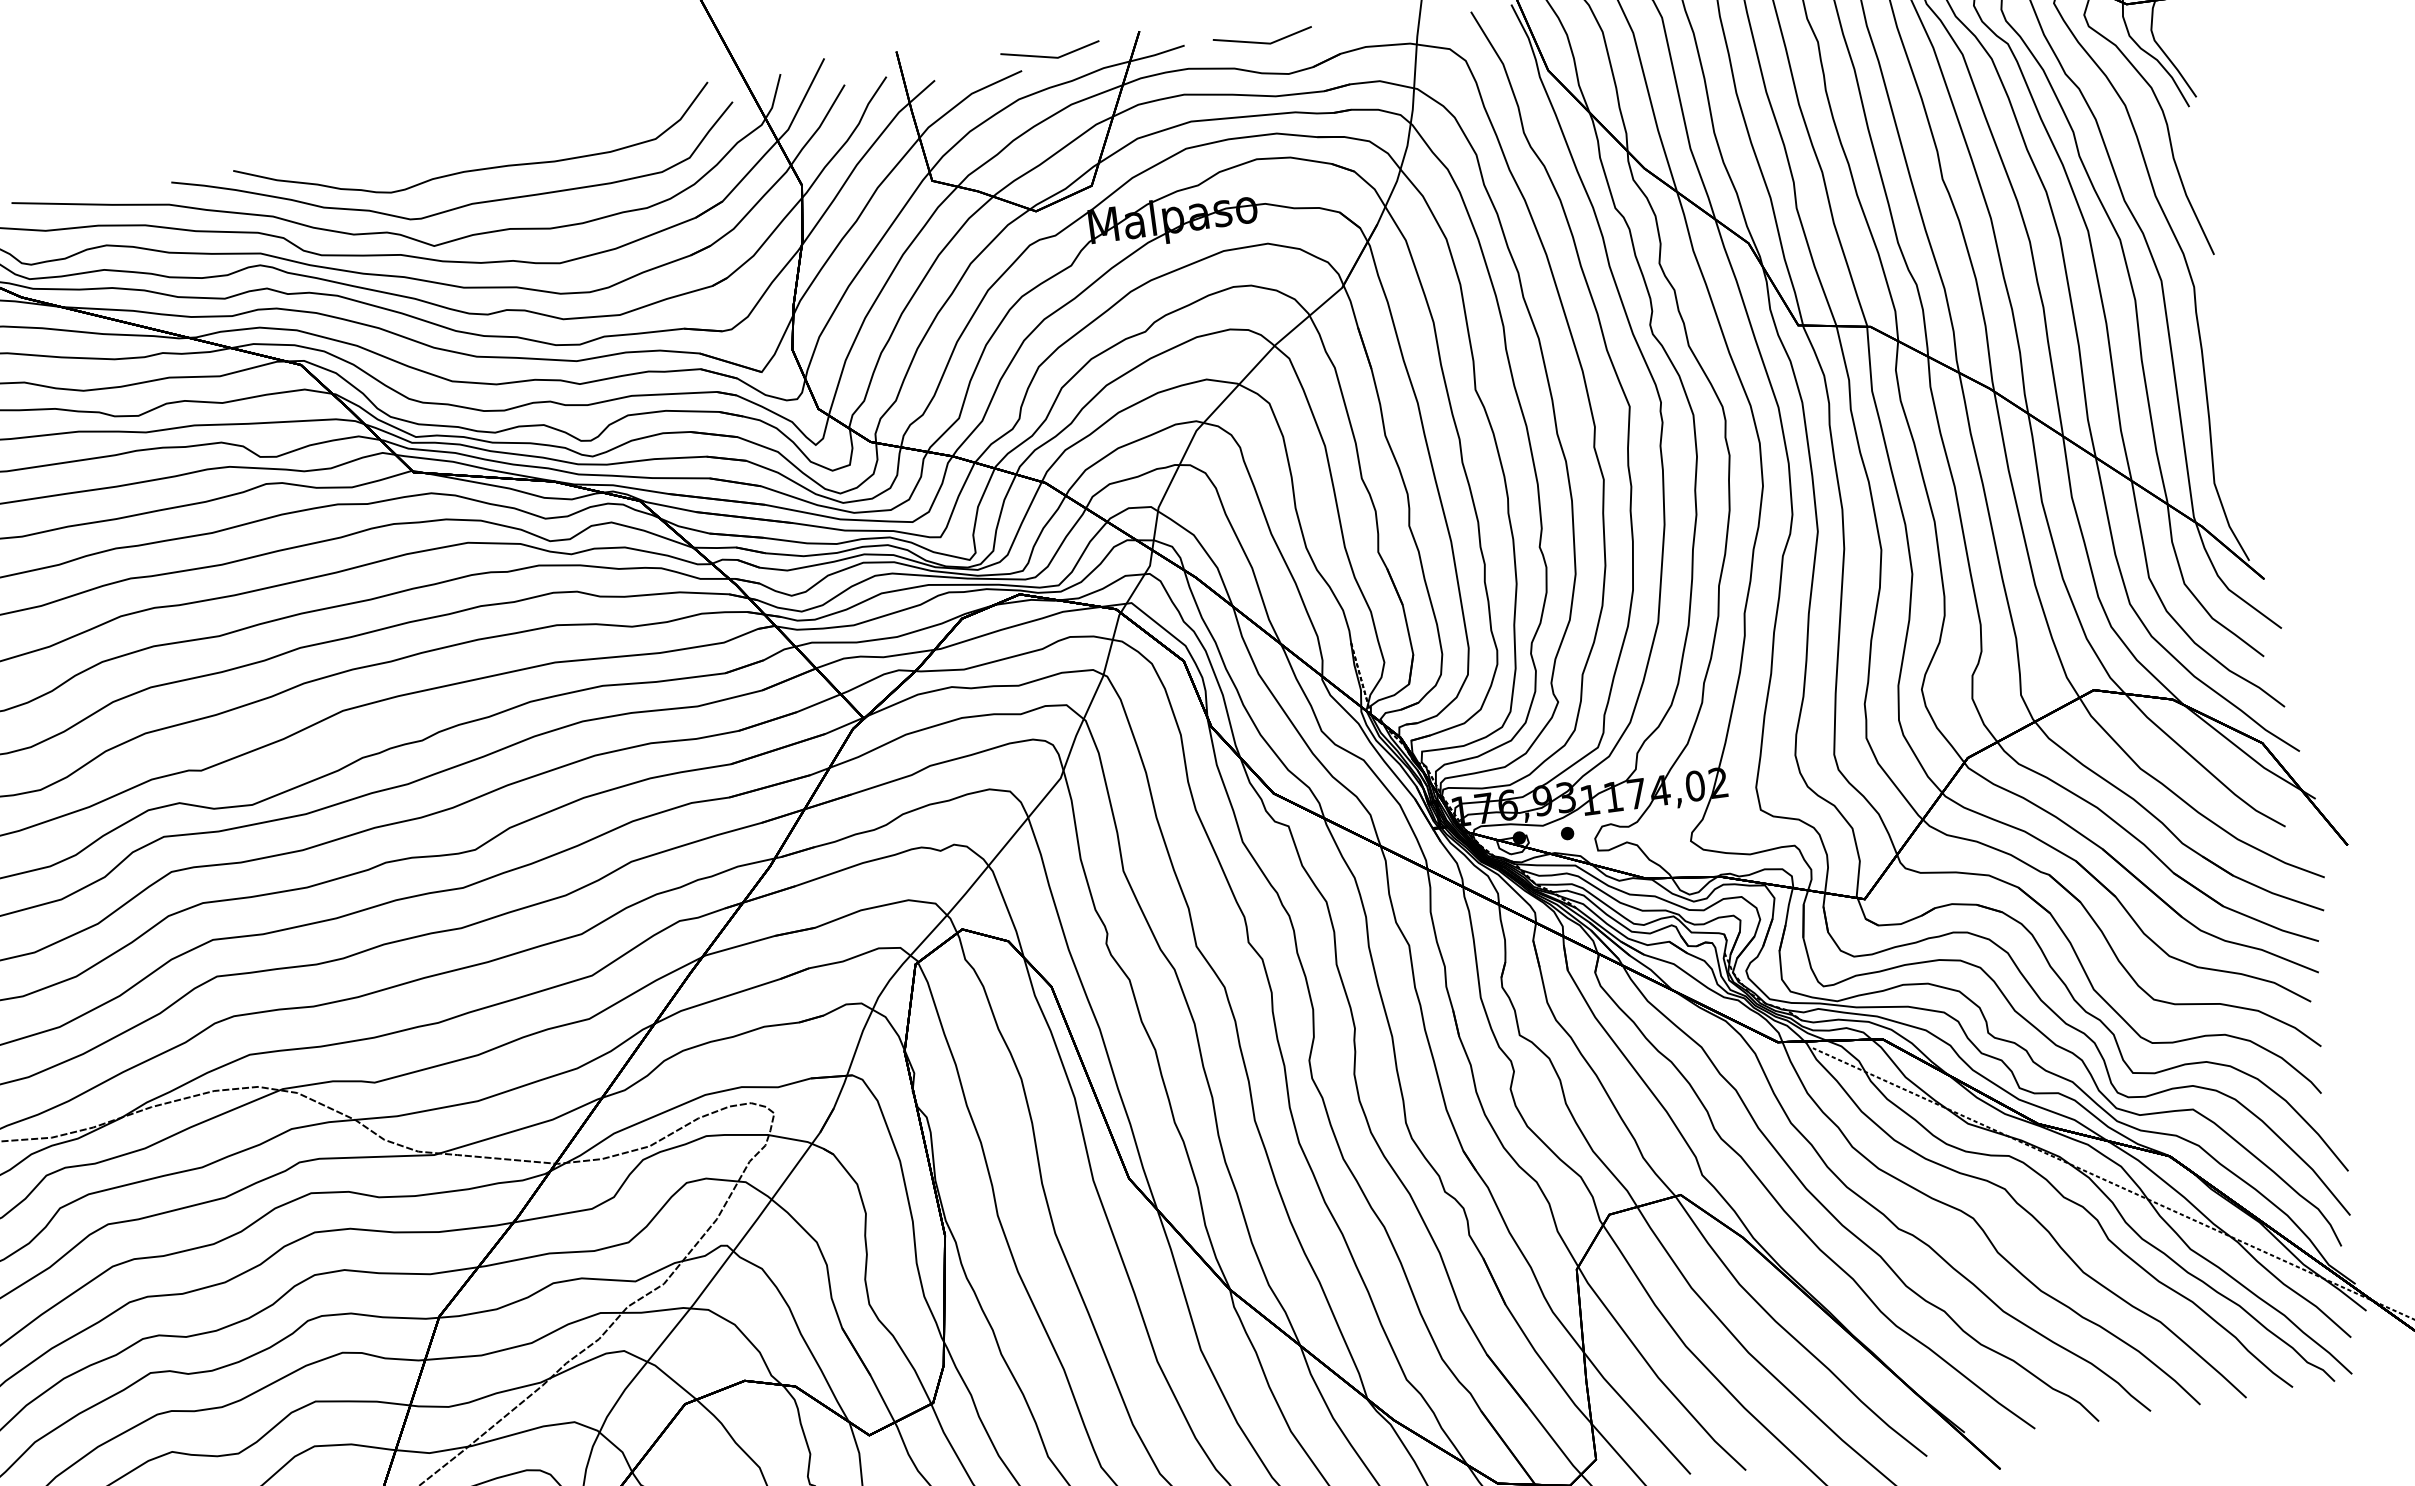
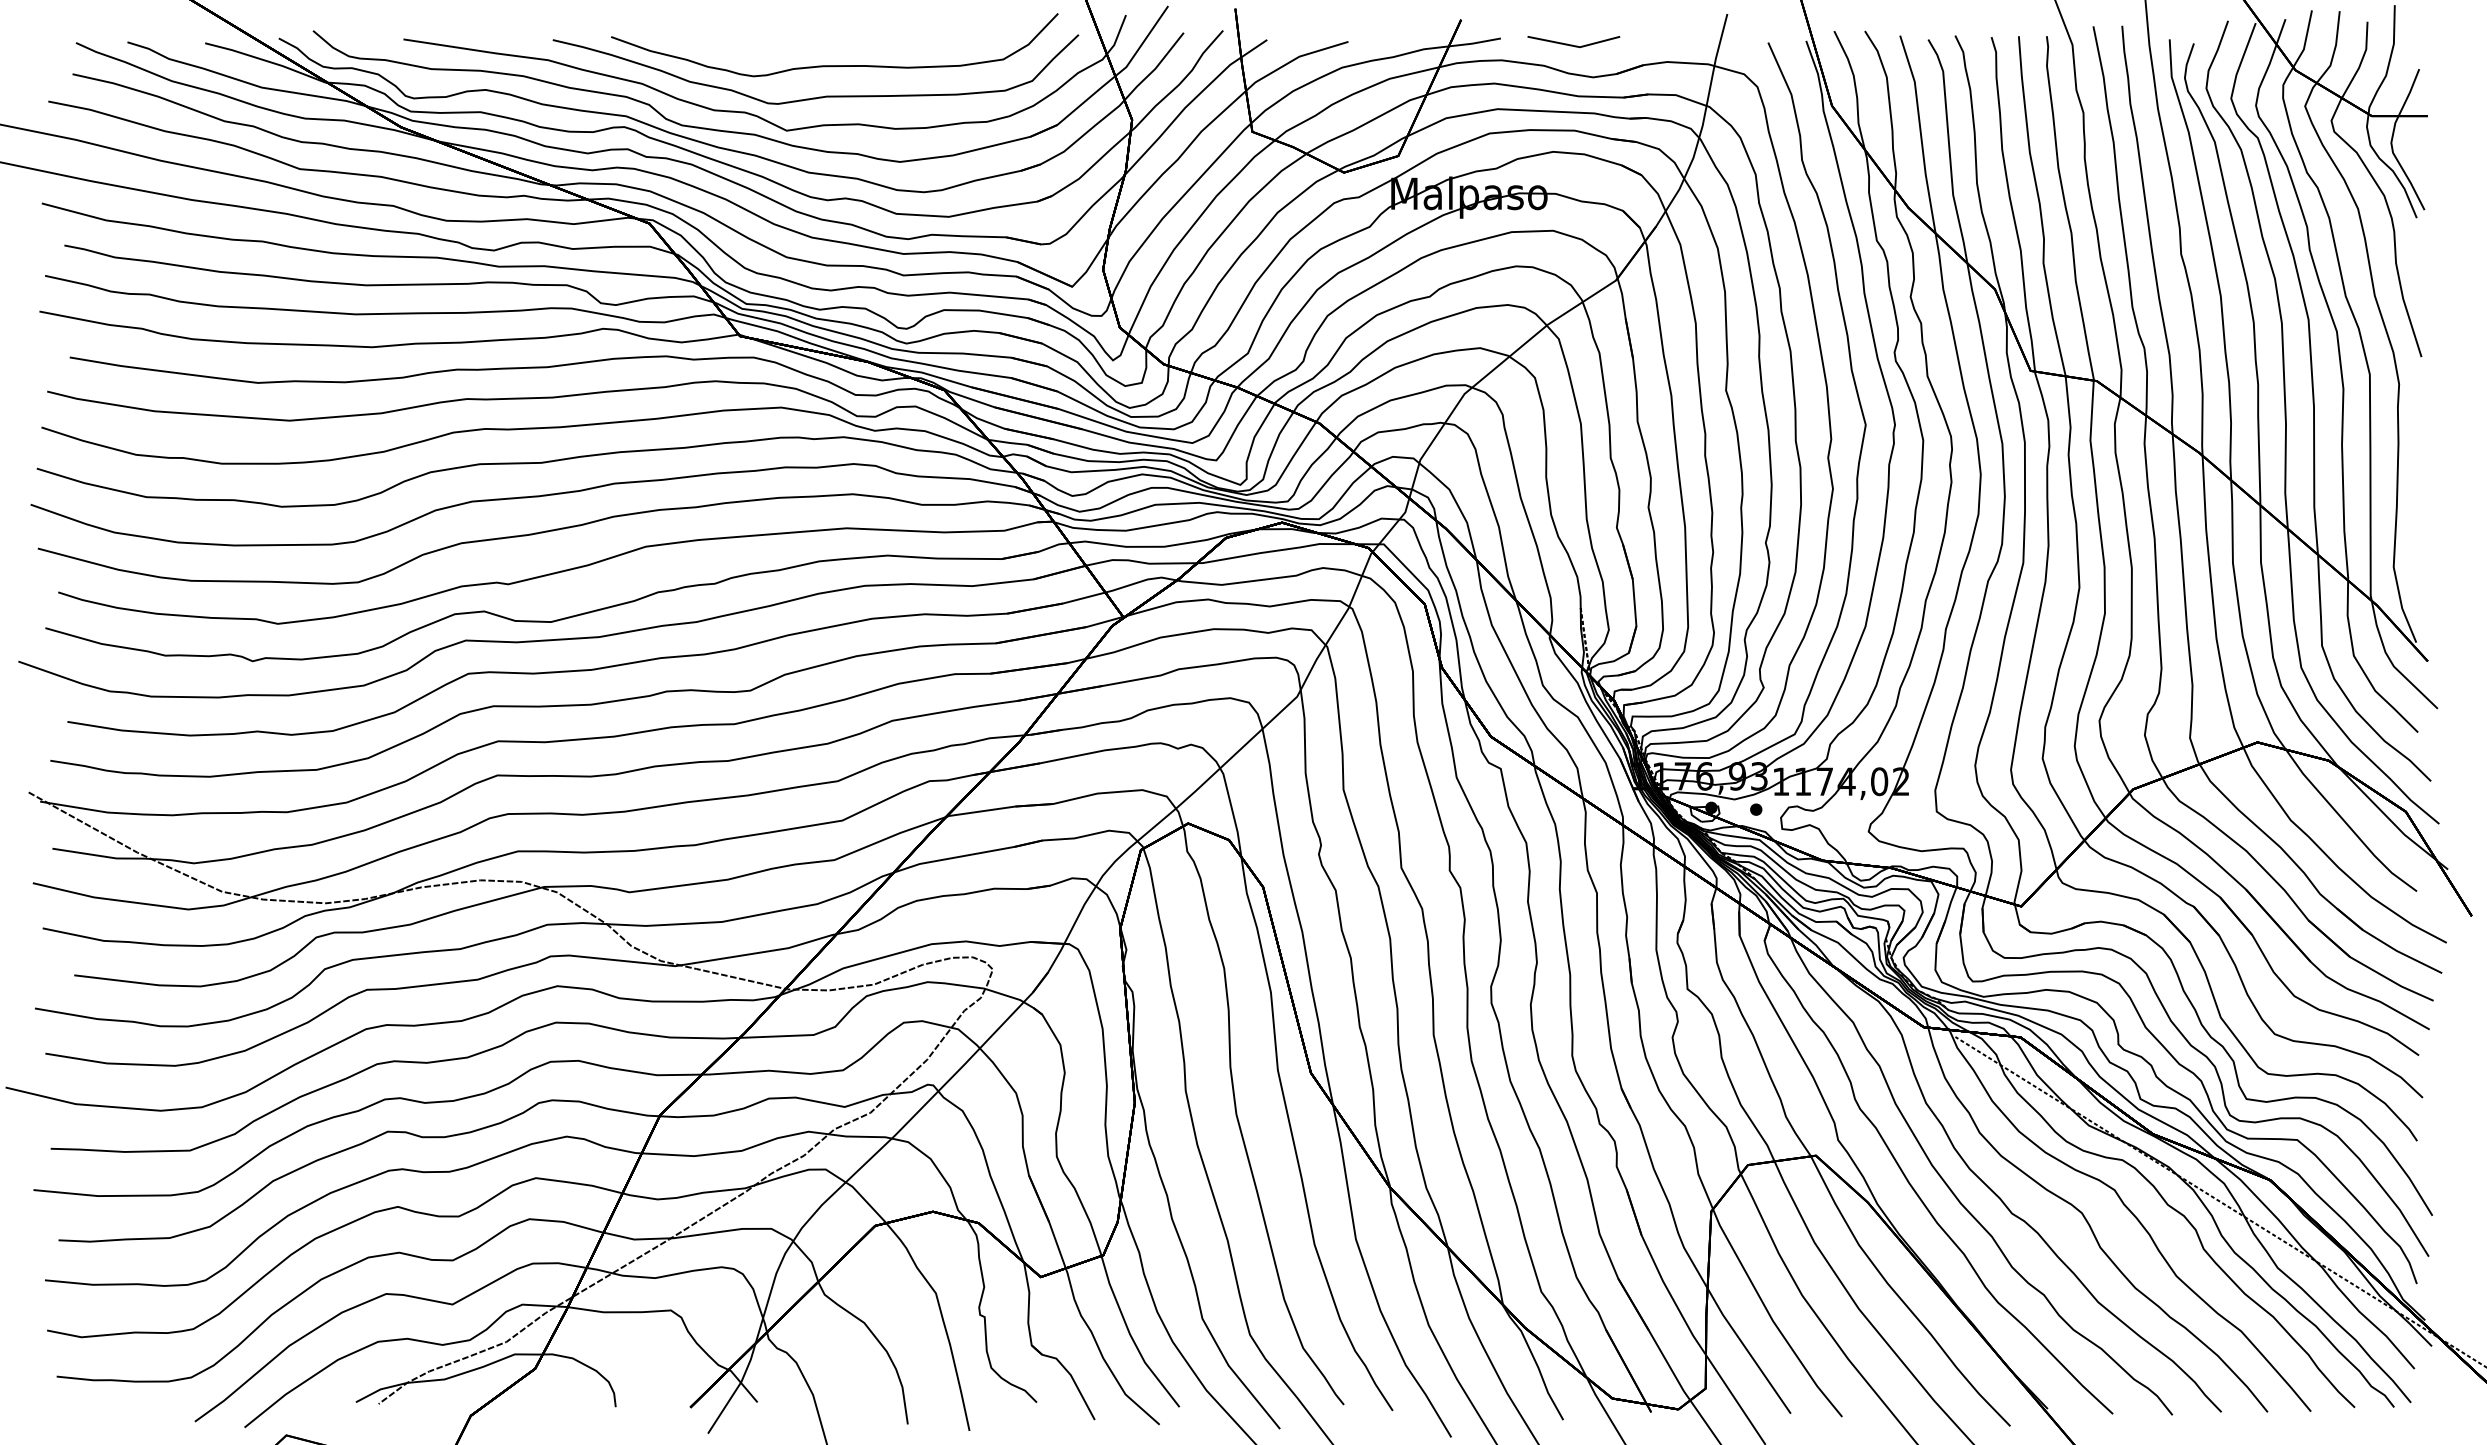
line: (1049, 55) -> (1375, 31), removed

